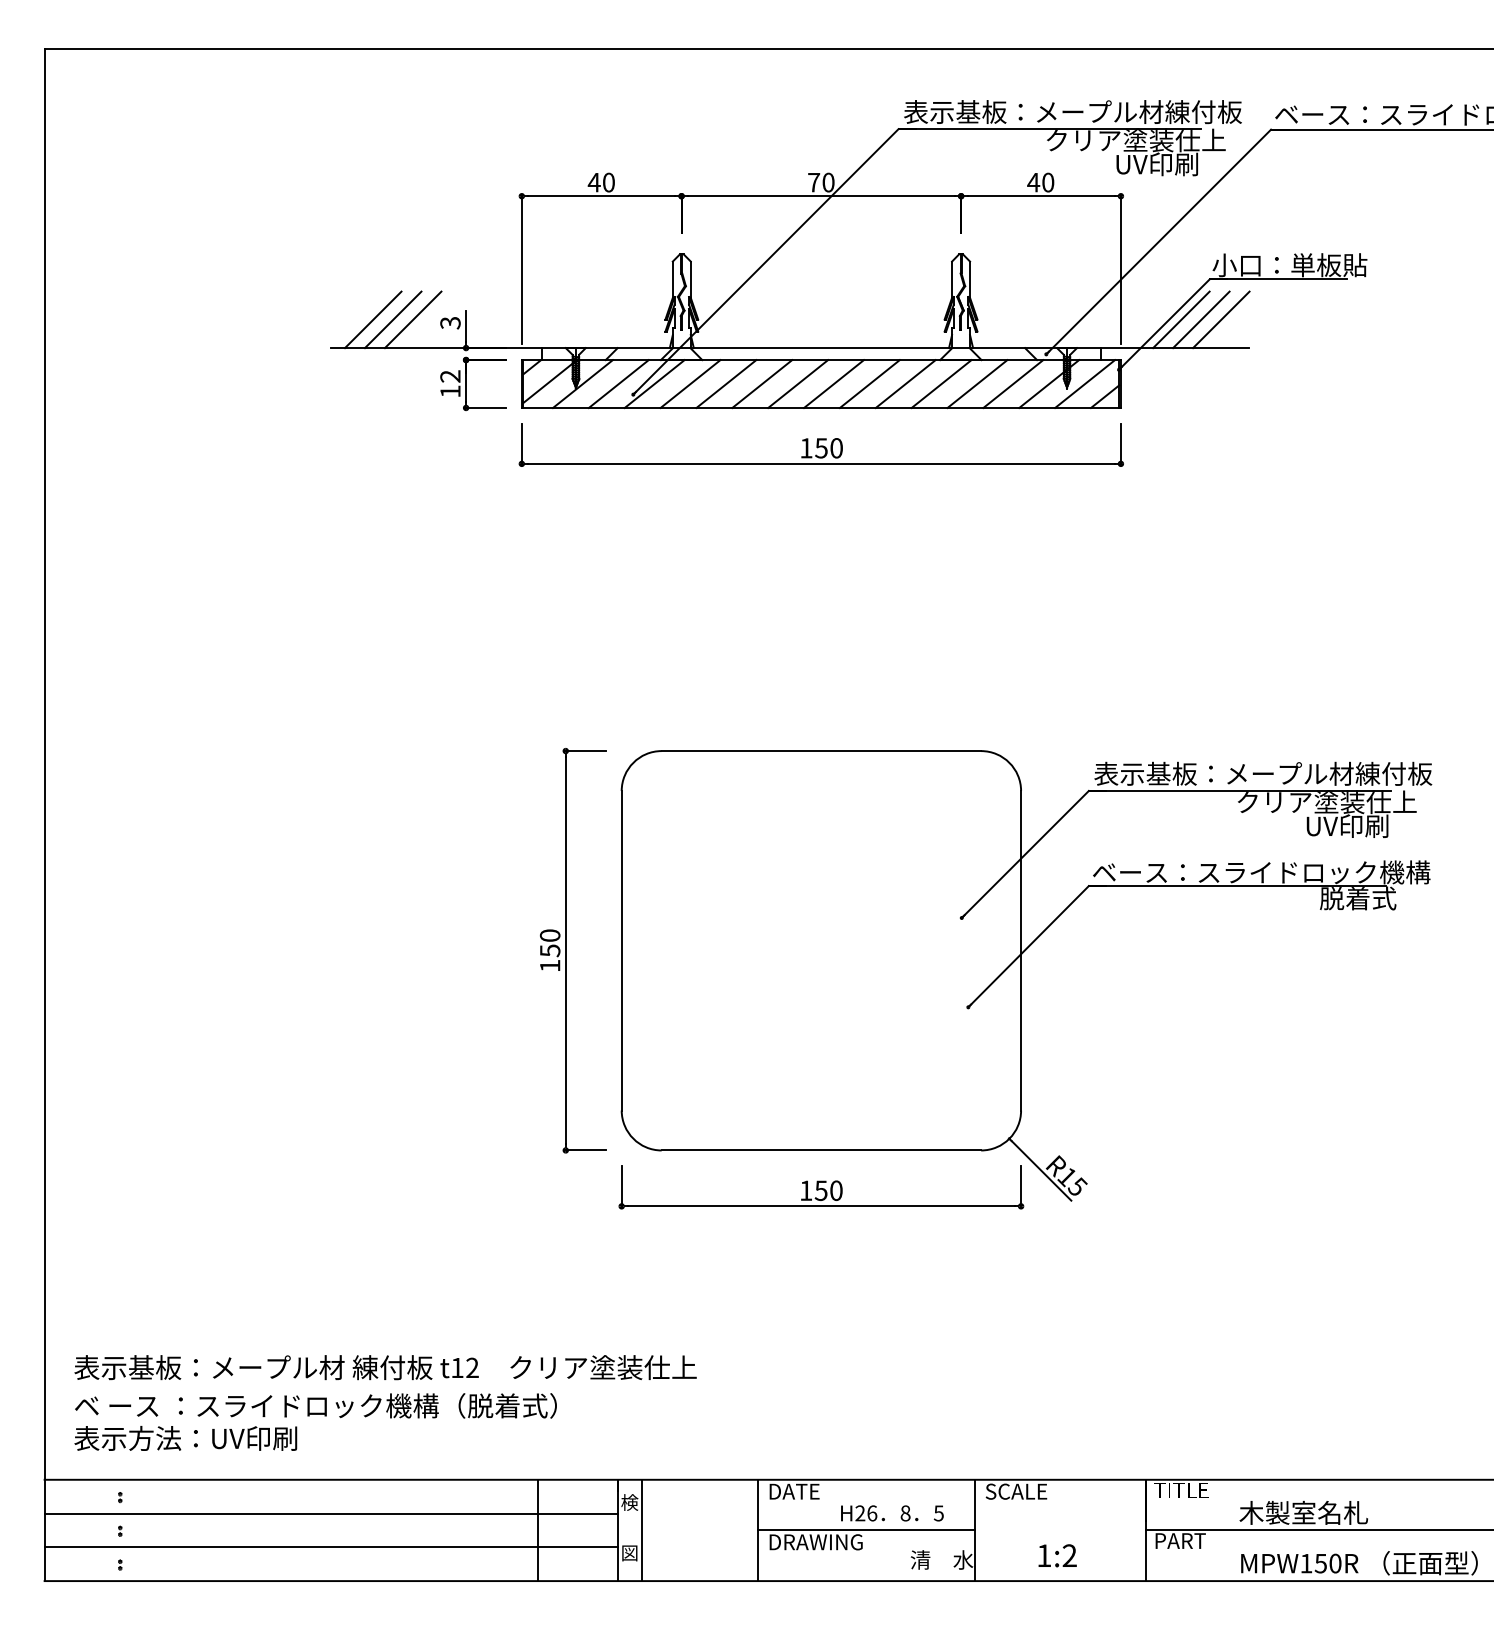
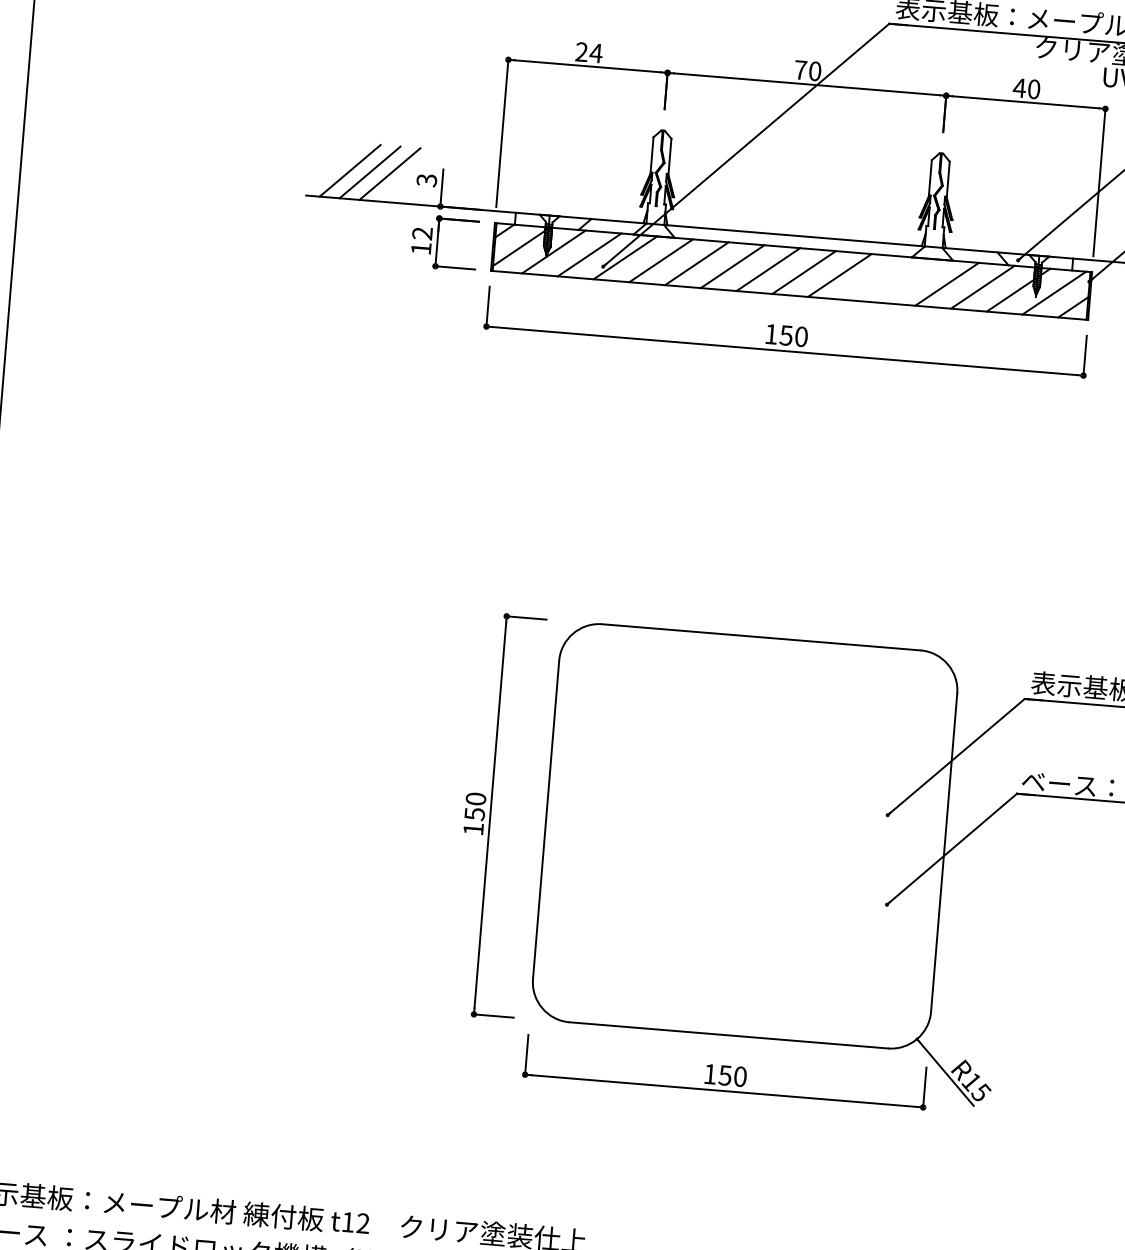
text: (601, 182) -> (588, 52), 40 -> 24
line: (905, 384) -> (875, 278), removed
line: (941, 384) -> (911, 281), removed

